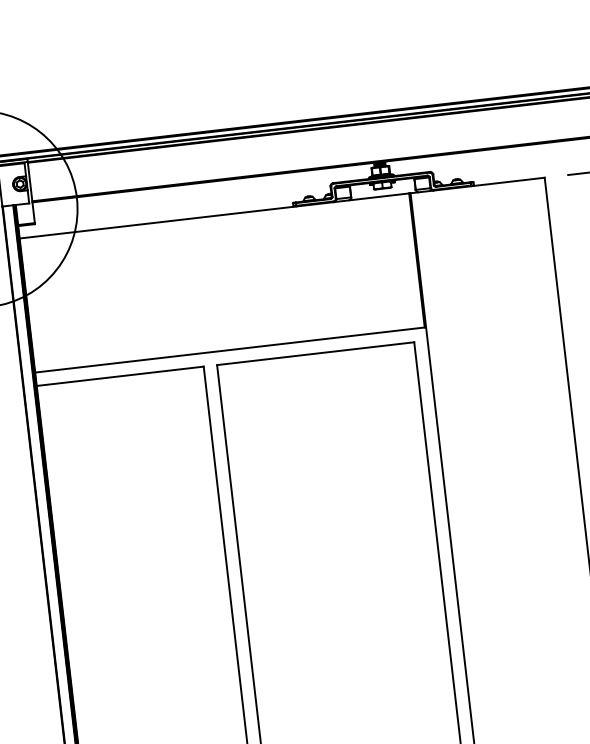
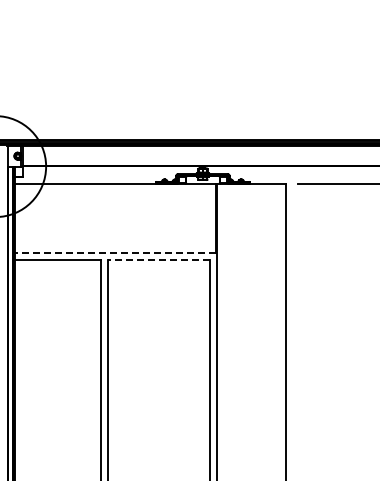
line: (230, 350) -> (115, 253), solid -> dashed
line: (314, 354) -> (158, 260), solid -> dashed

